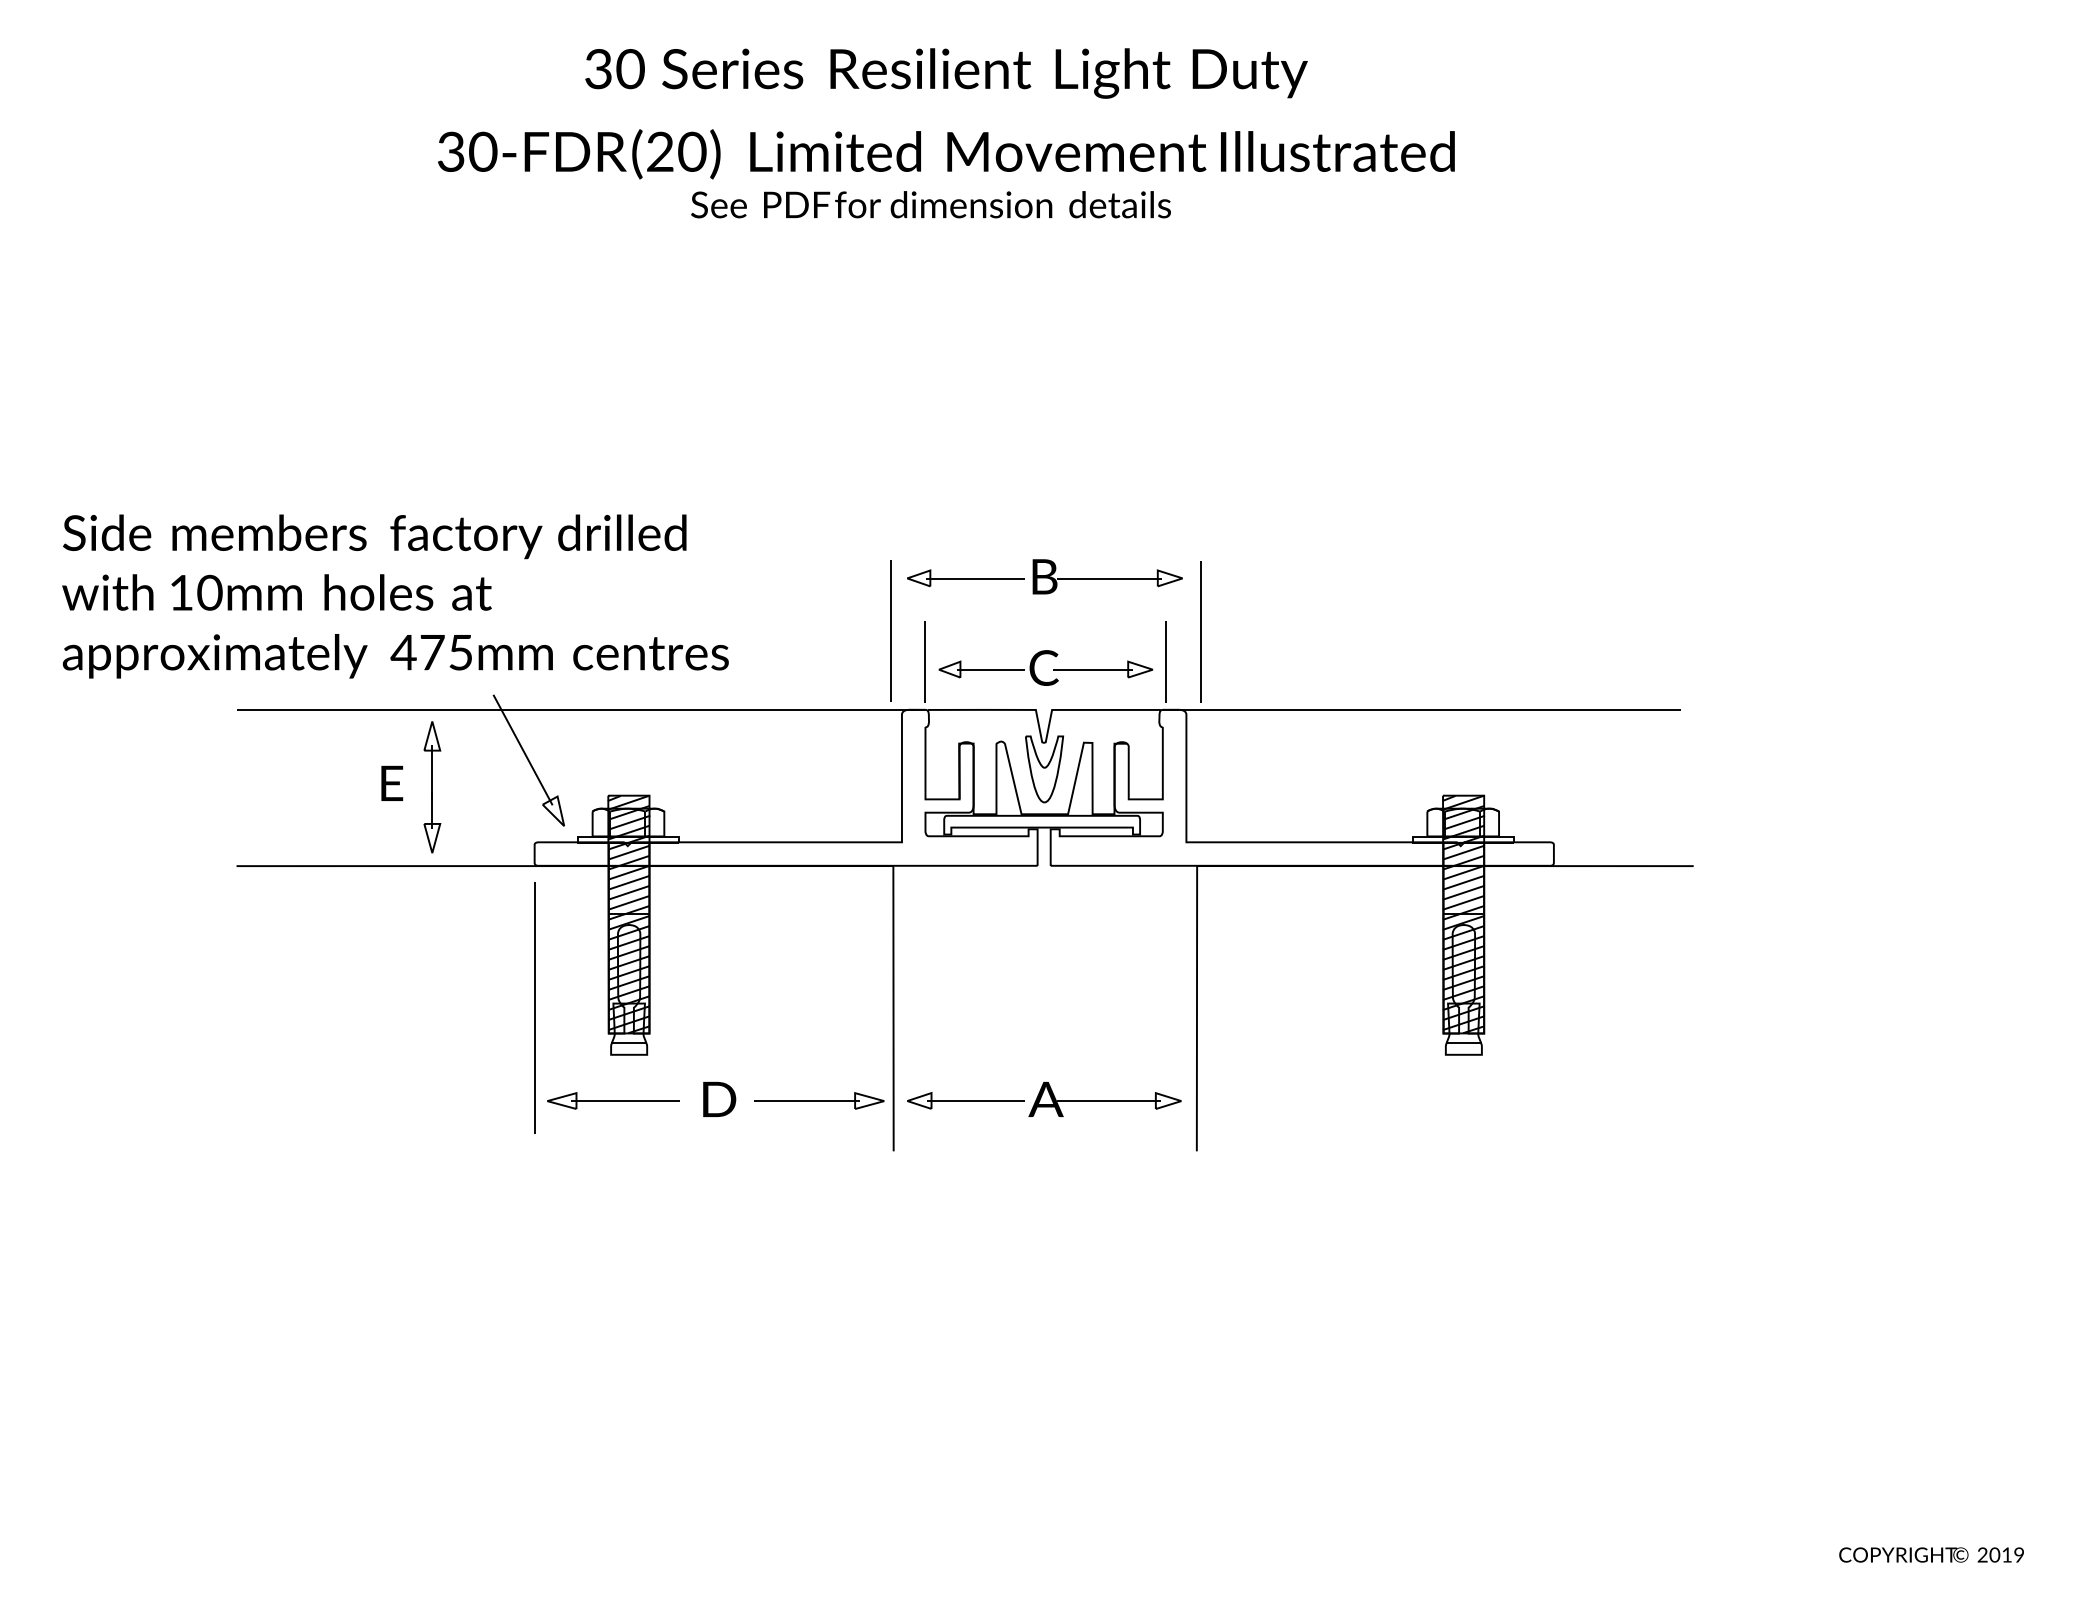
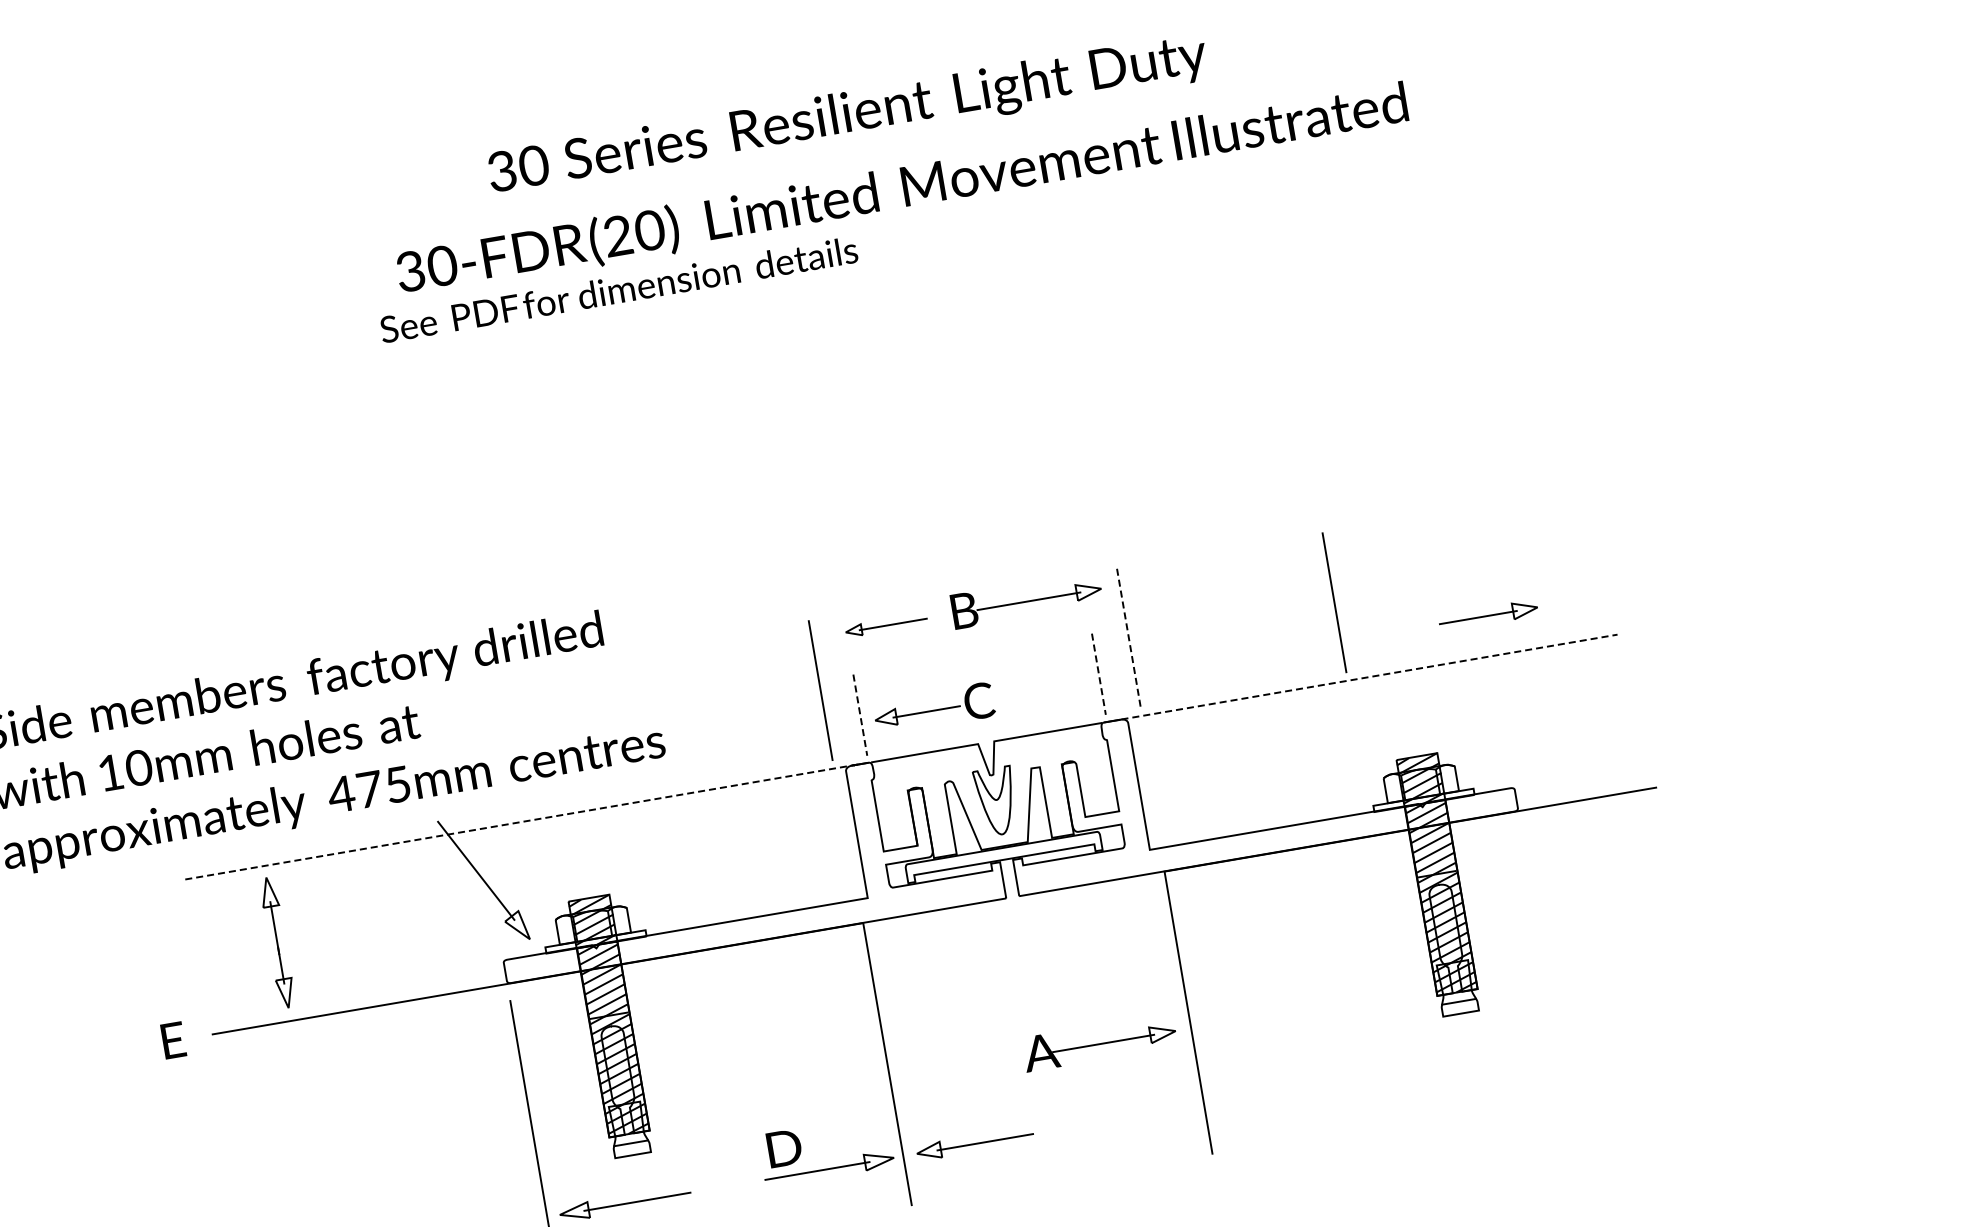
text: (946, 73) -> (848, 116), moved
text: (946, 154) -> (902, 189), moved
text: (930, 204) -> (618, 289), moved
part: (965, 578) -> (886, 625), size x0.7
line: (1408, 630) -> (1334, 602), added
line: (1201, 632) -> (1129, 639), solid -> dashed
line: (925, 661) -> (860, 714), solid -> dashed
line: (1165, 661) -> (1098, 674), solid -> dashed
part: (1103, 669) -> (1488, 615), moved
line: (575, 709) -> (521, 821), solid -> dashed
line: (1430, 709) -> (1369, 676), solid -> dashed
text: (392, 782) -> (173, 1039), moved
part: (432, 787) -> (277, 943), moved
text: (719, 1098) -> (784, 1147), moved
part: (1104, 1098) -> (1099, 1041), moved

